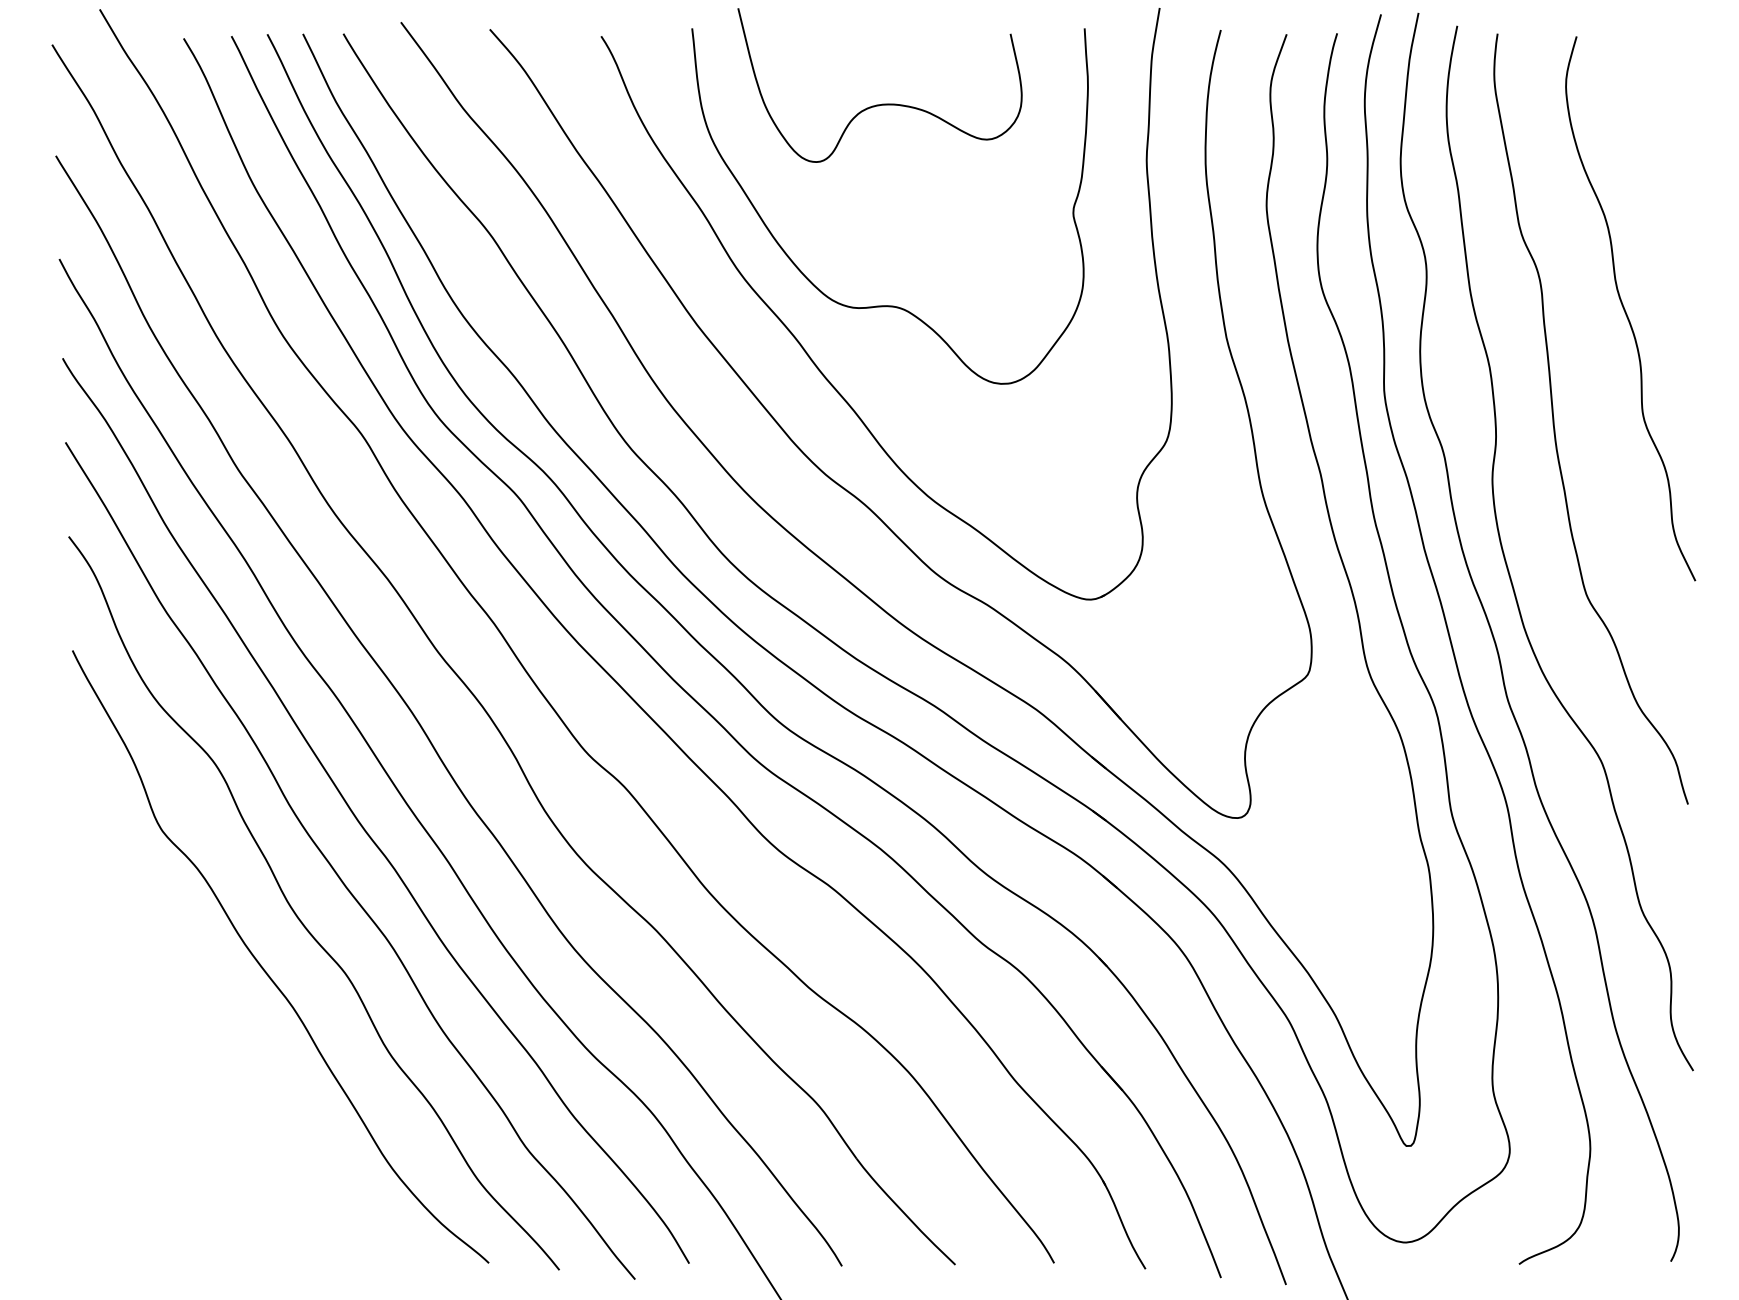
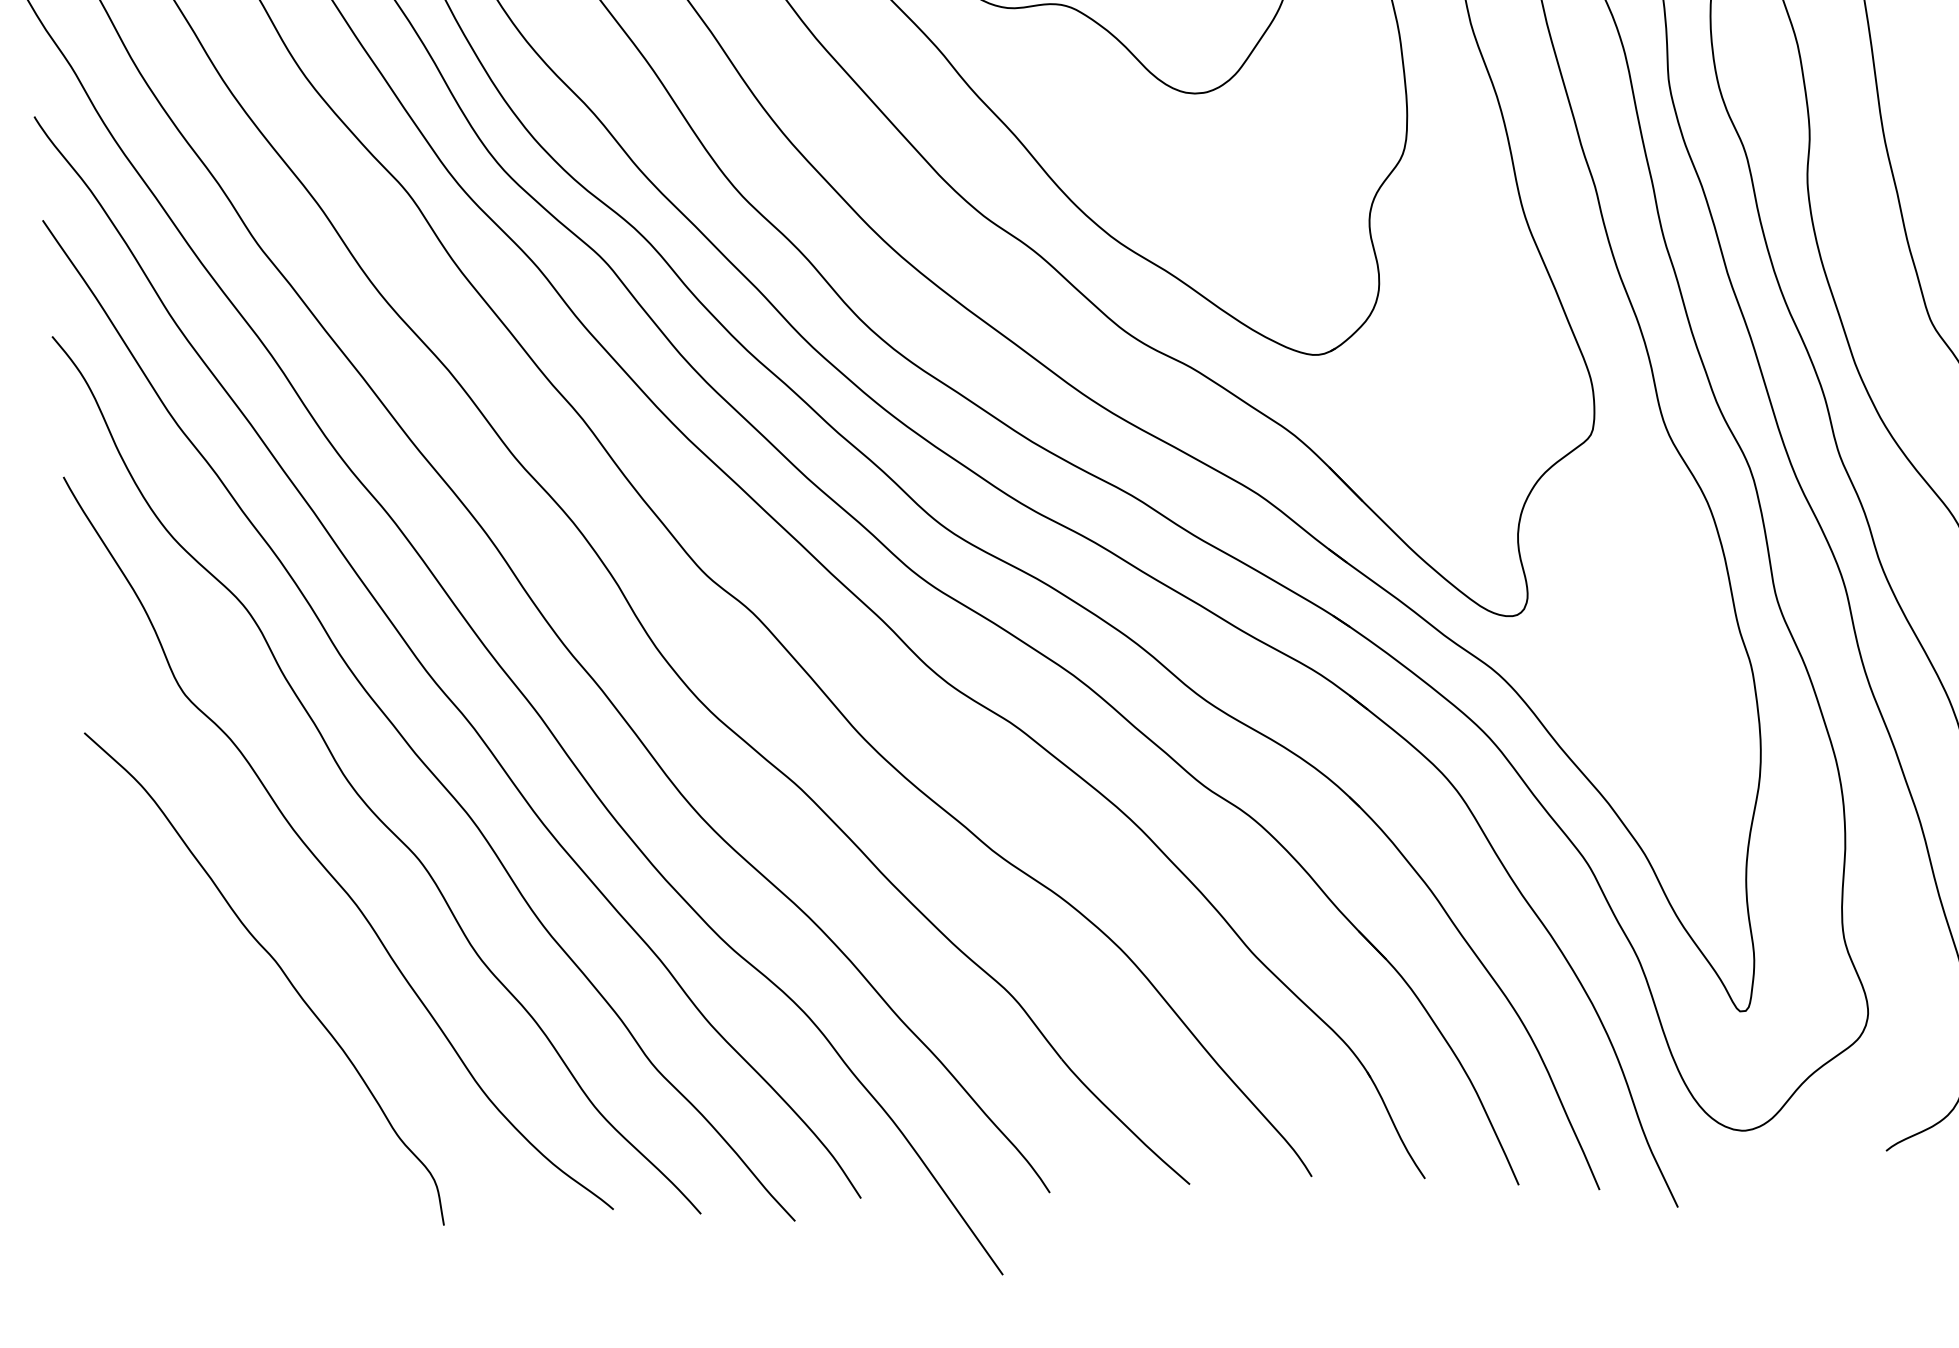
curve: (228, 1056) -> (279, 969), added

